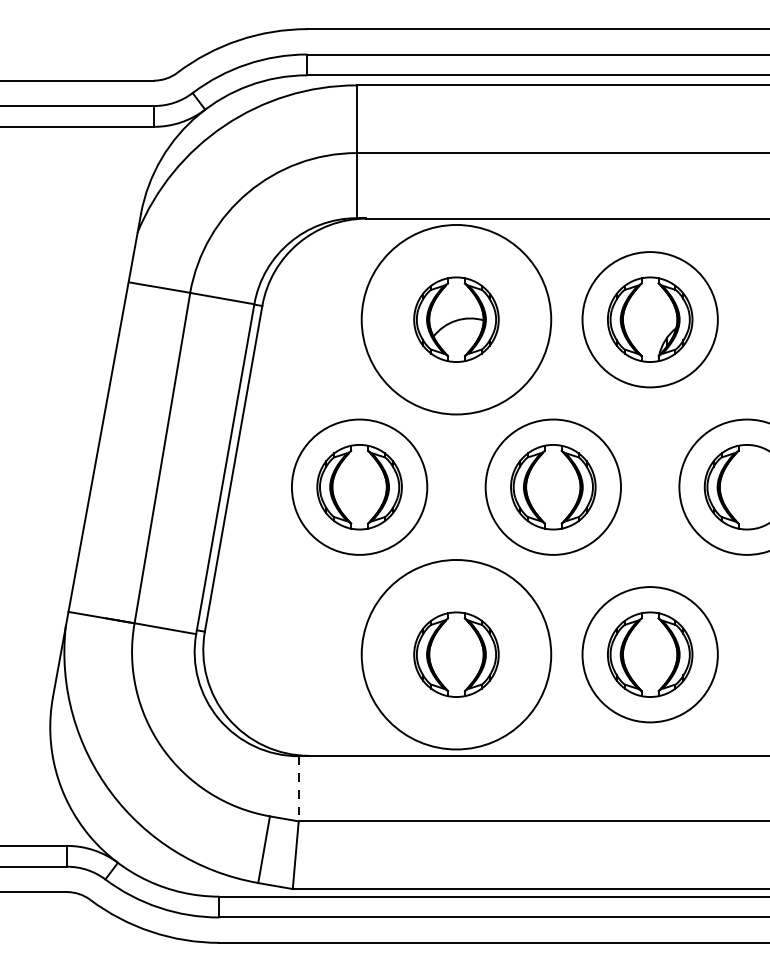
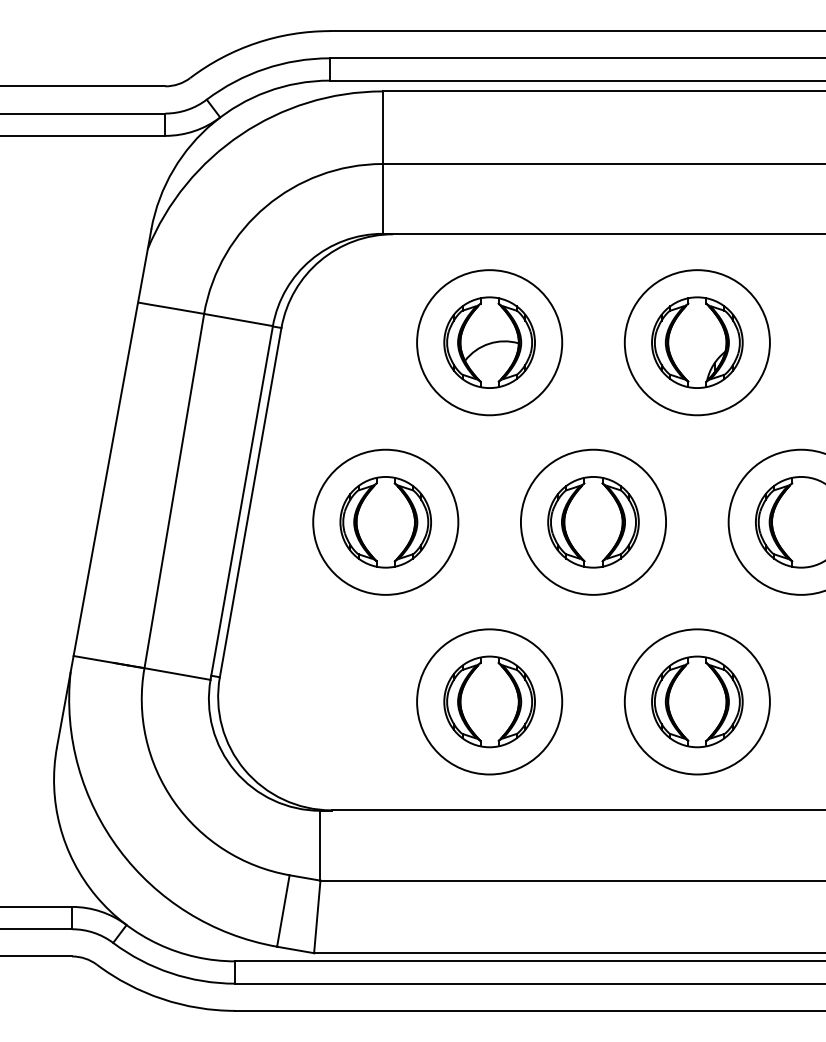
circle: (456, 319) -> (489, 342), size x0.71
circle: (456, 654) -> (489, 701), size x0.71
line: (298, 788) -> (320, 845), dashed -> solid

